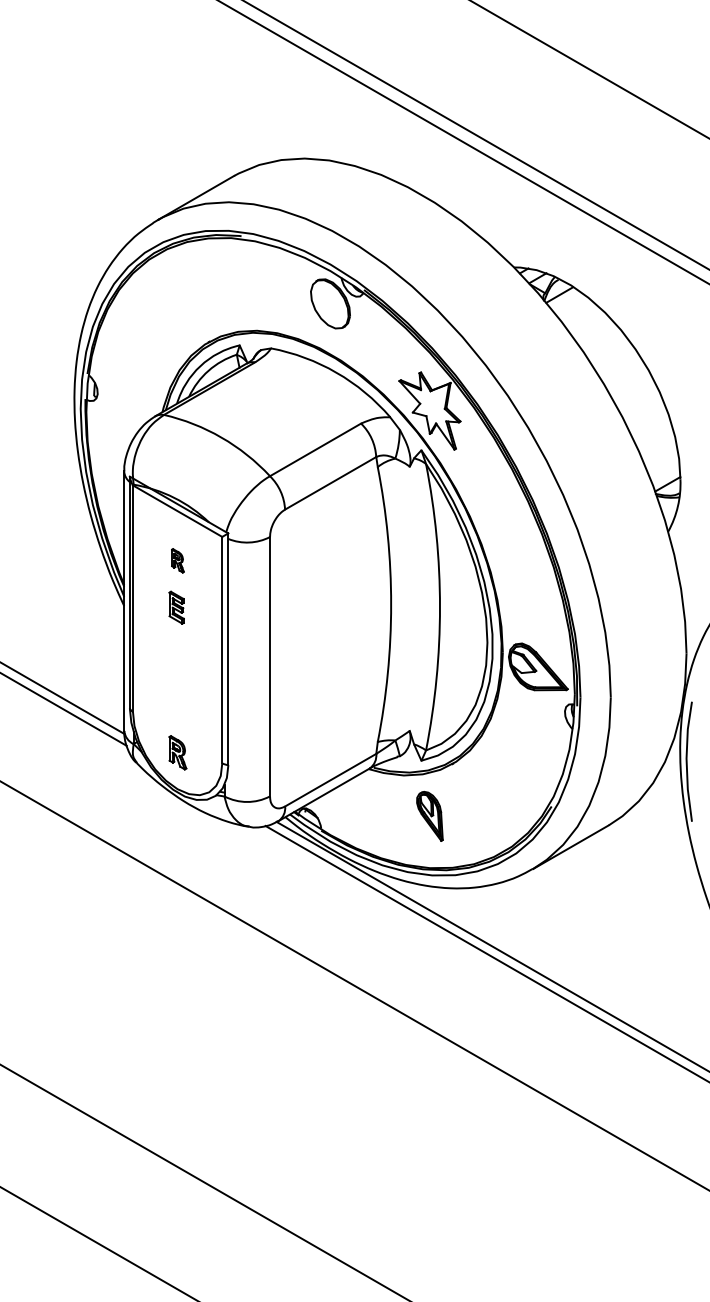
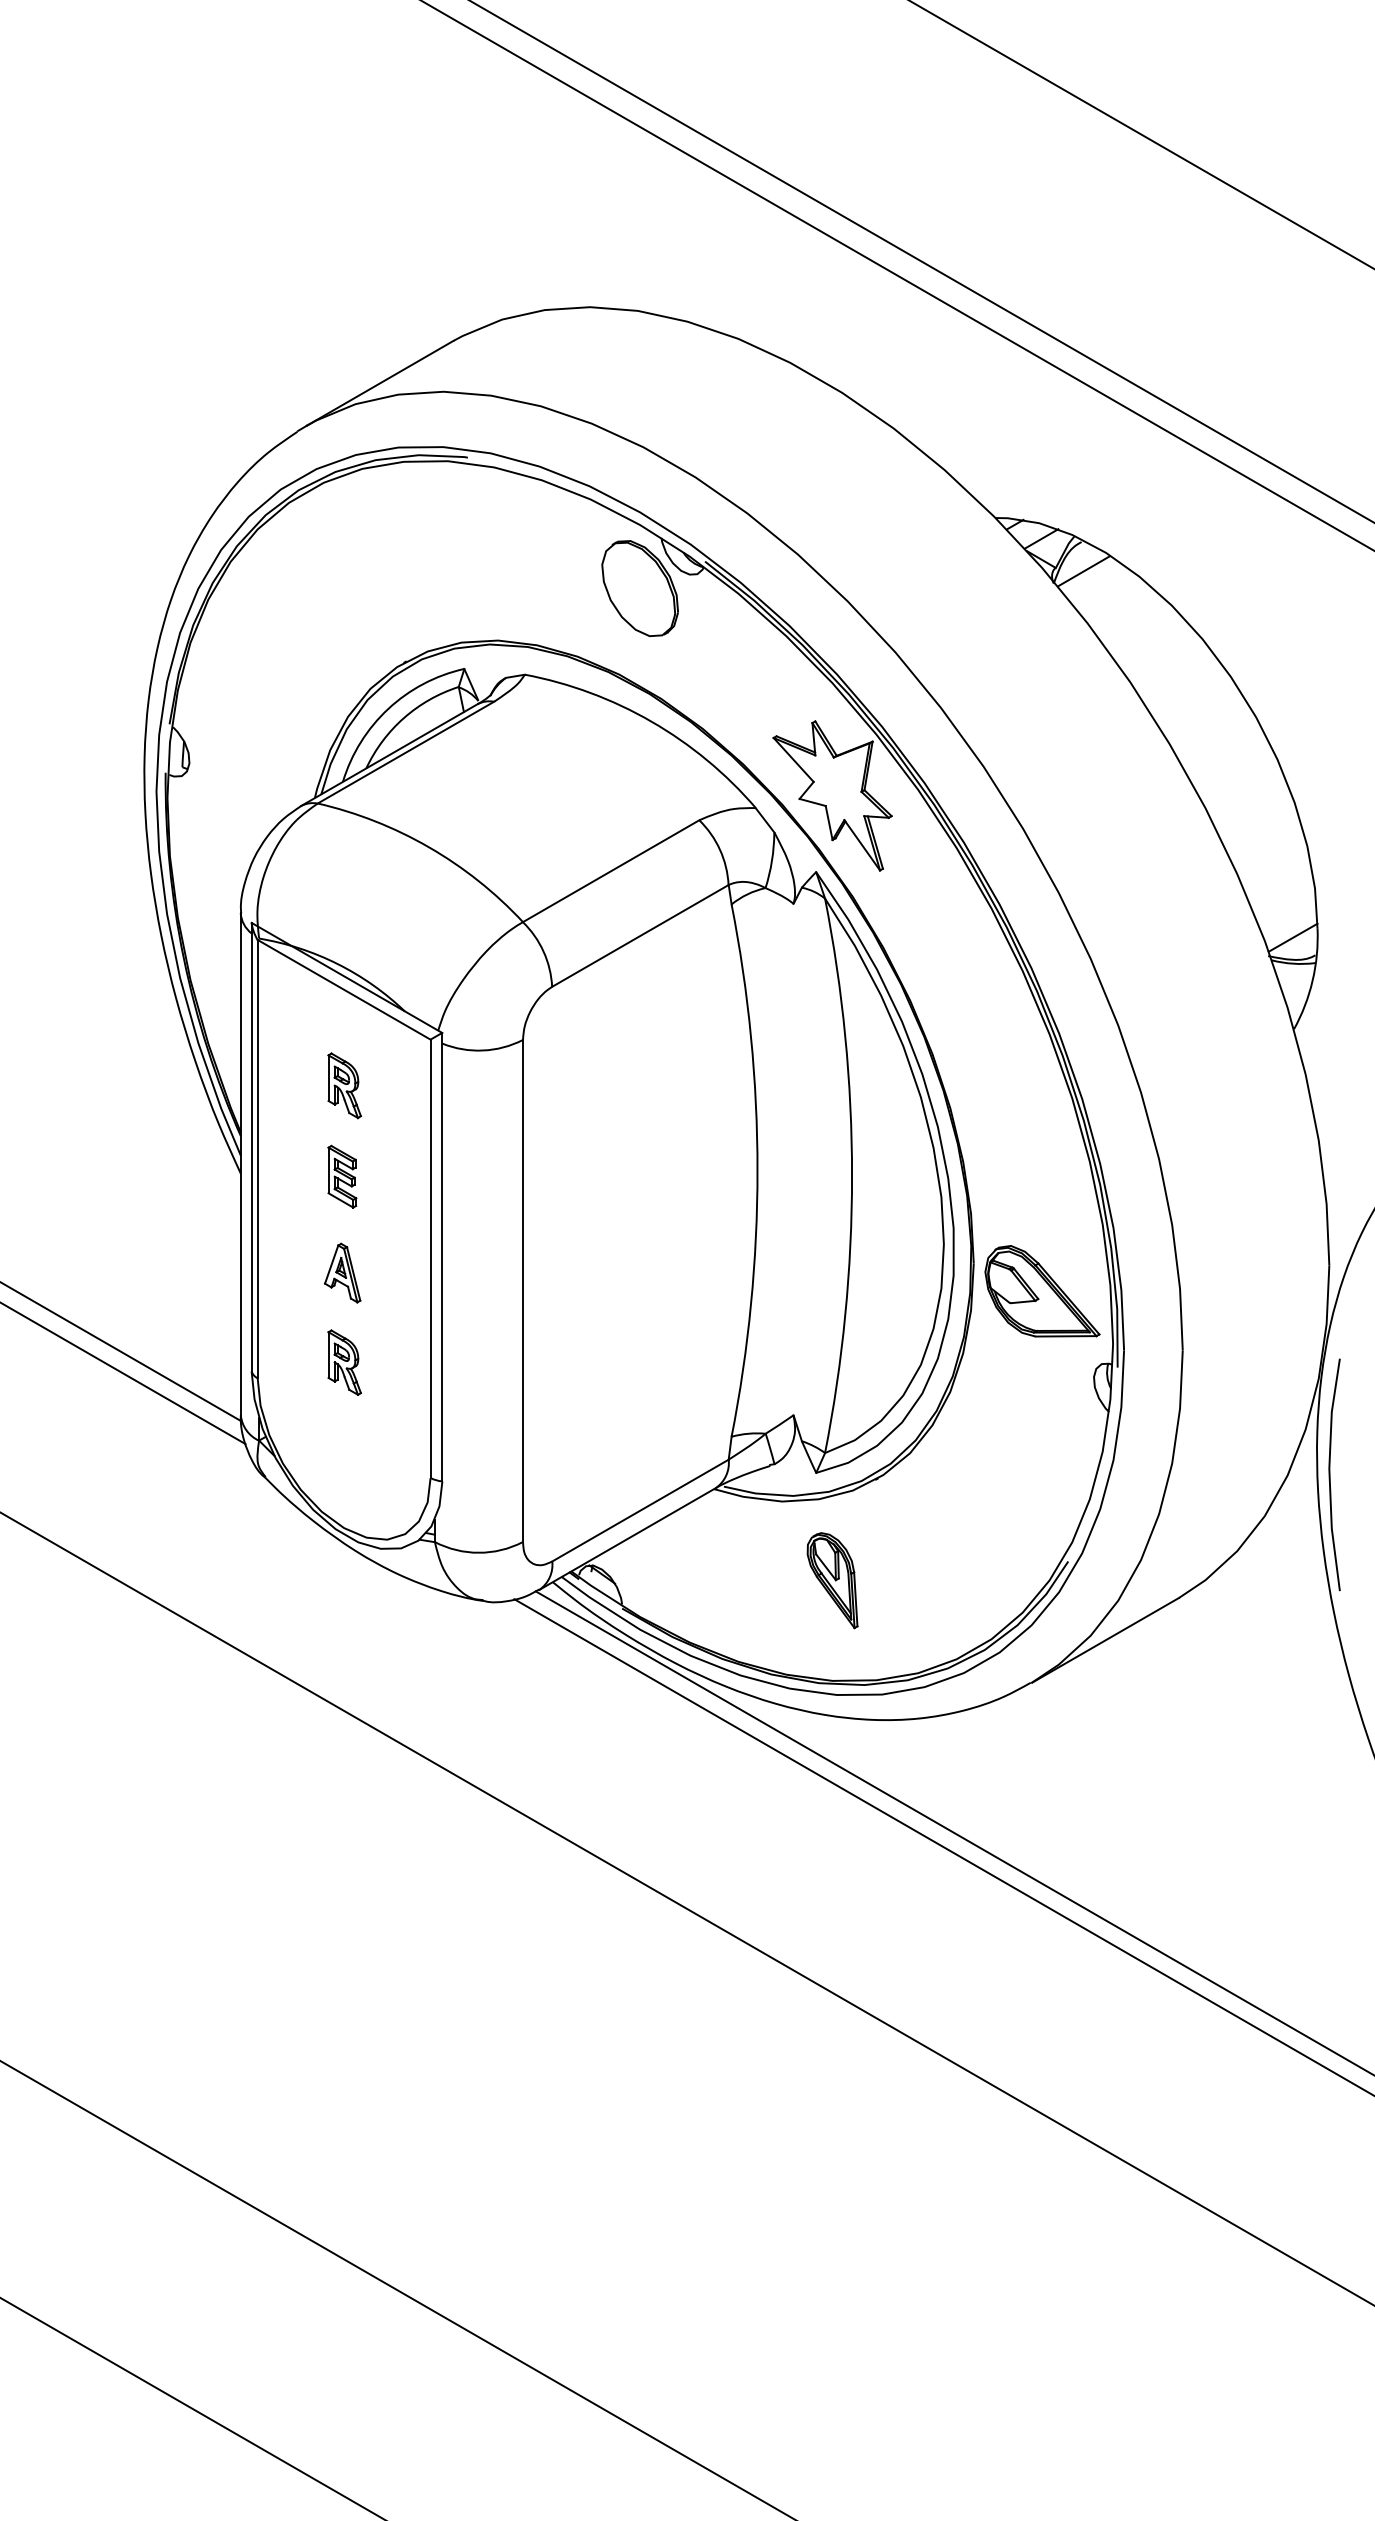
part: (177, 560) -> (343, 1085), size x1.43
part: (176, 657) -> (341, 1273), added
part: (177, 752) -> (343, 1362), moved

